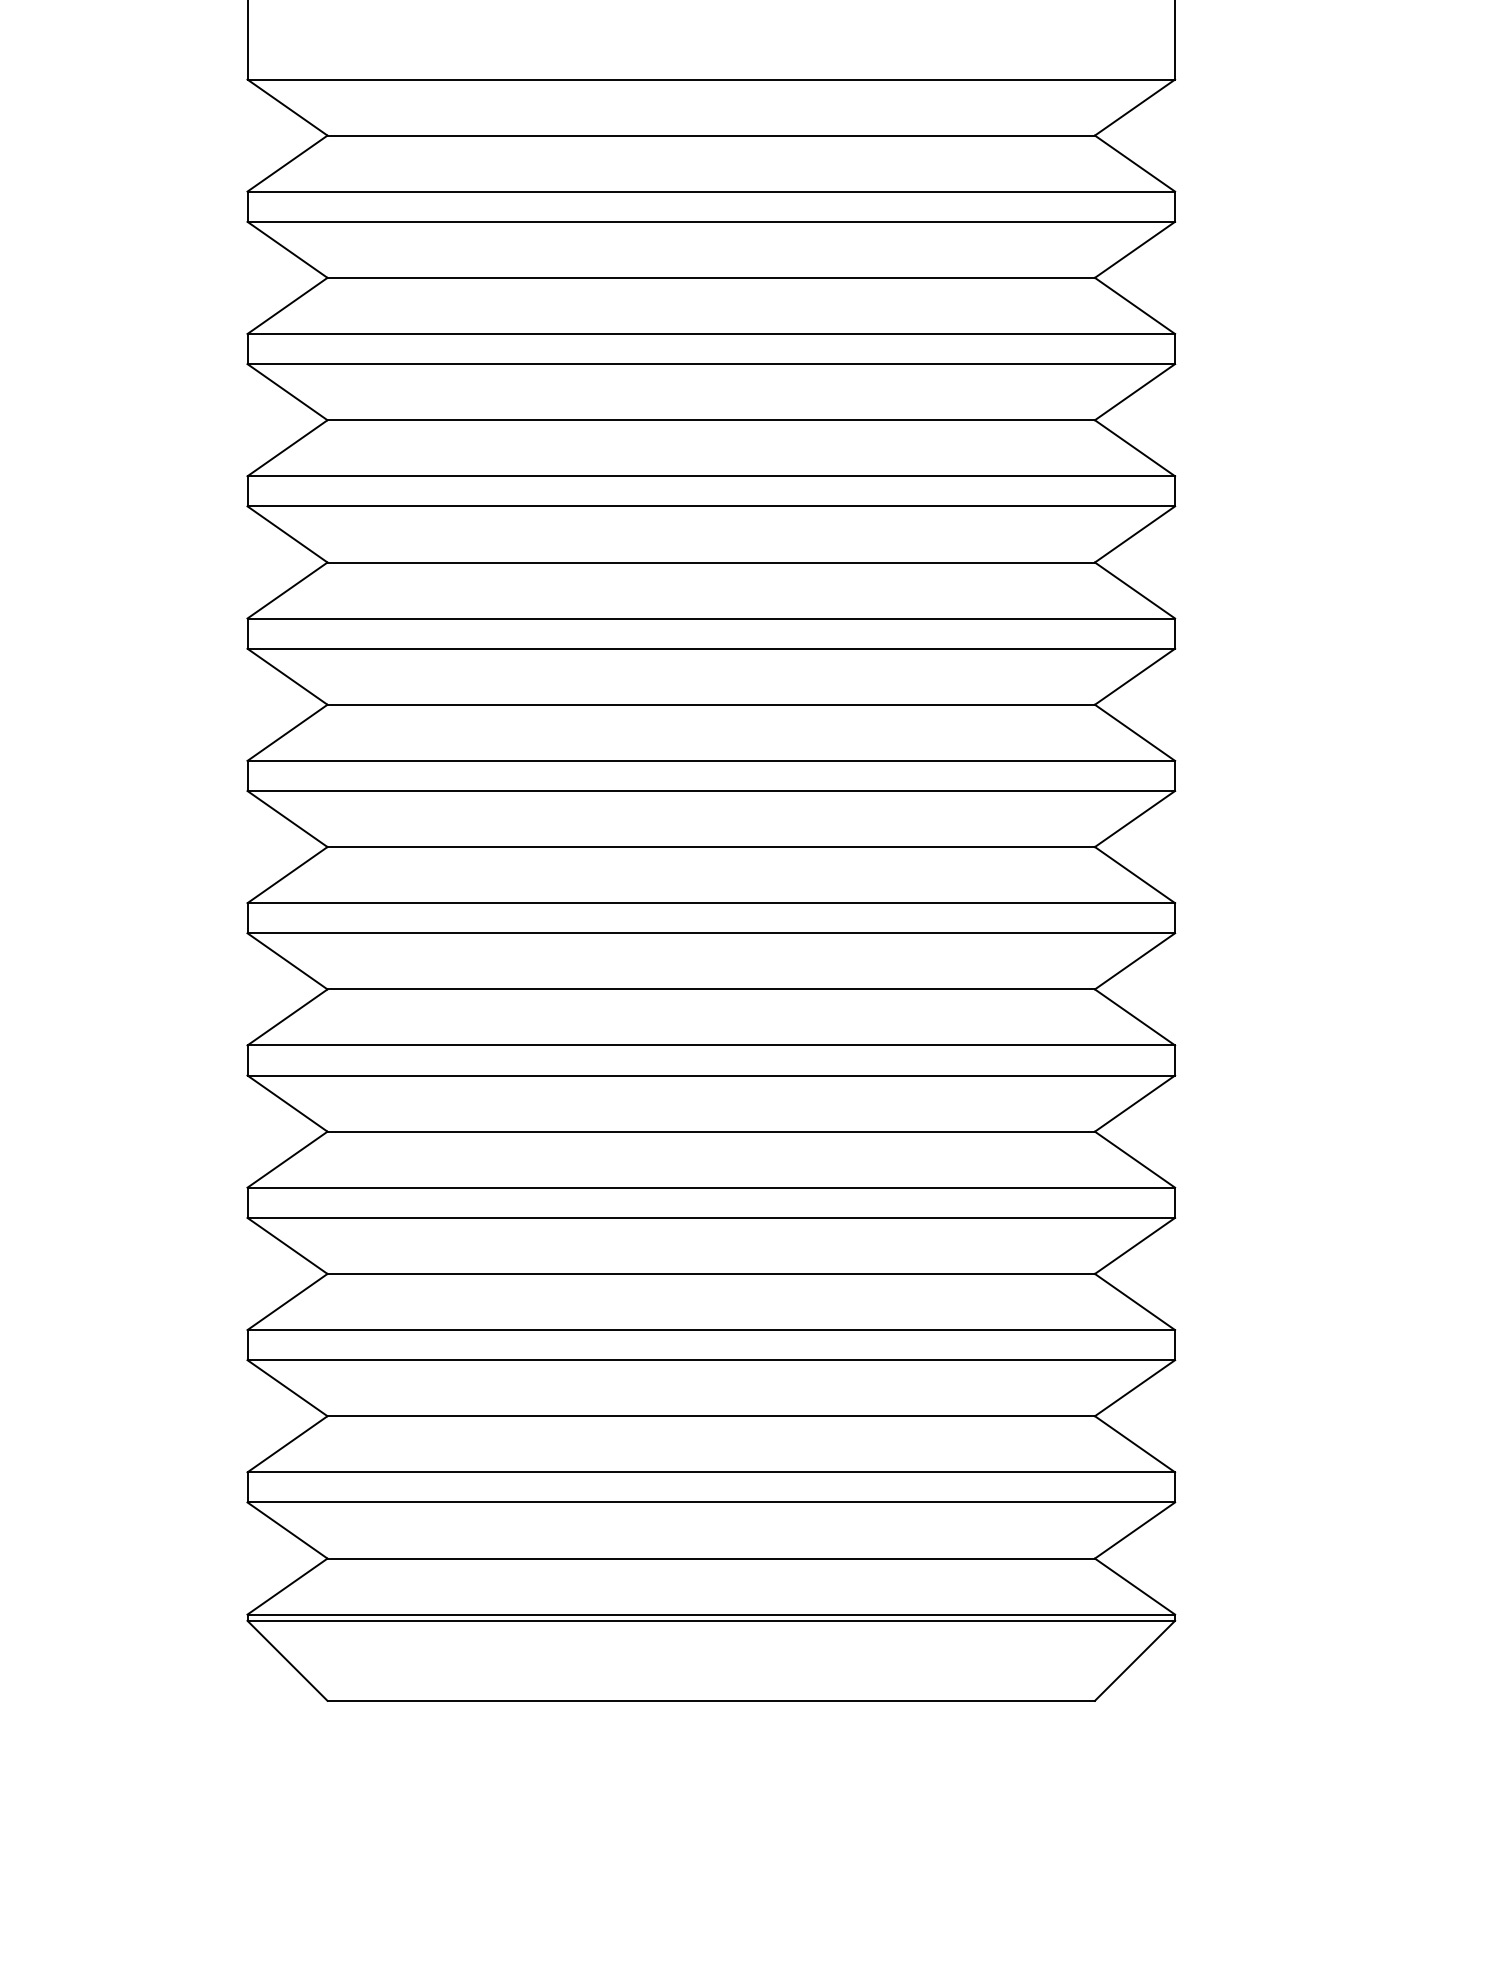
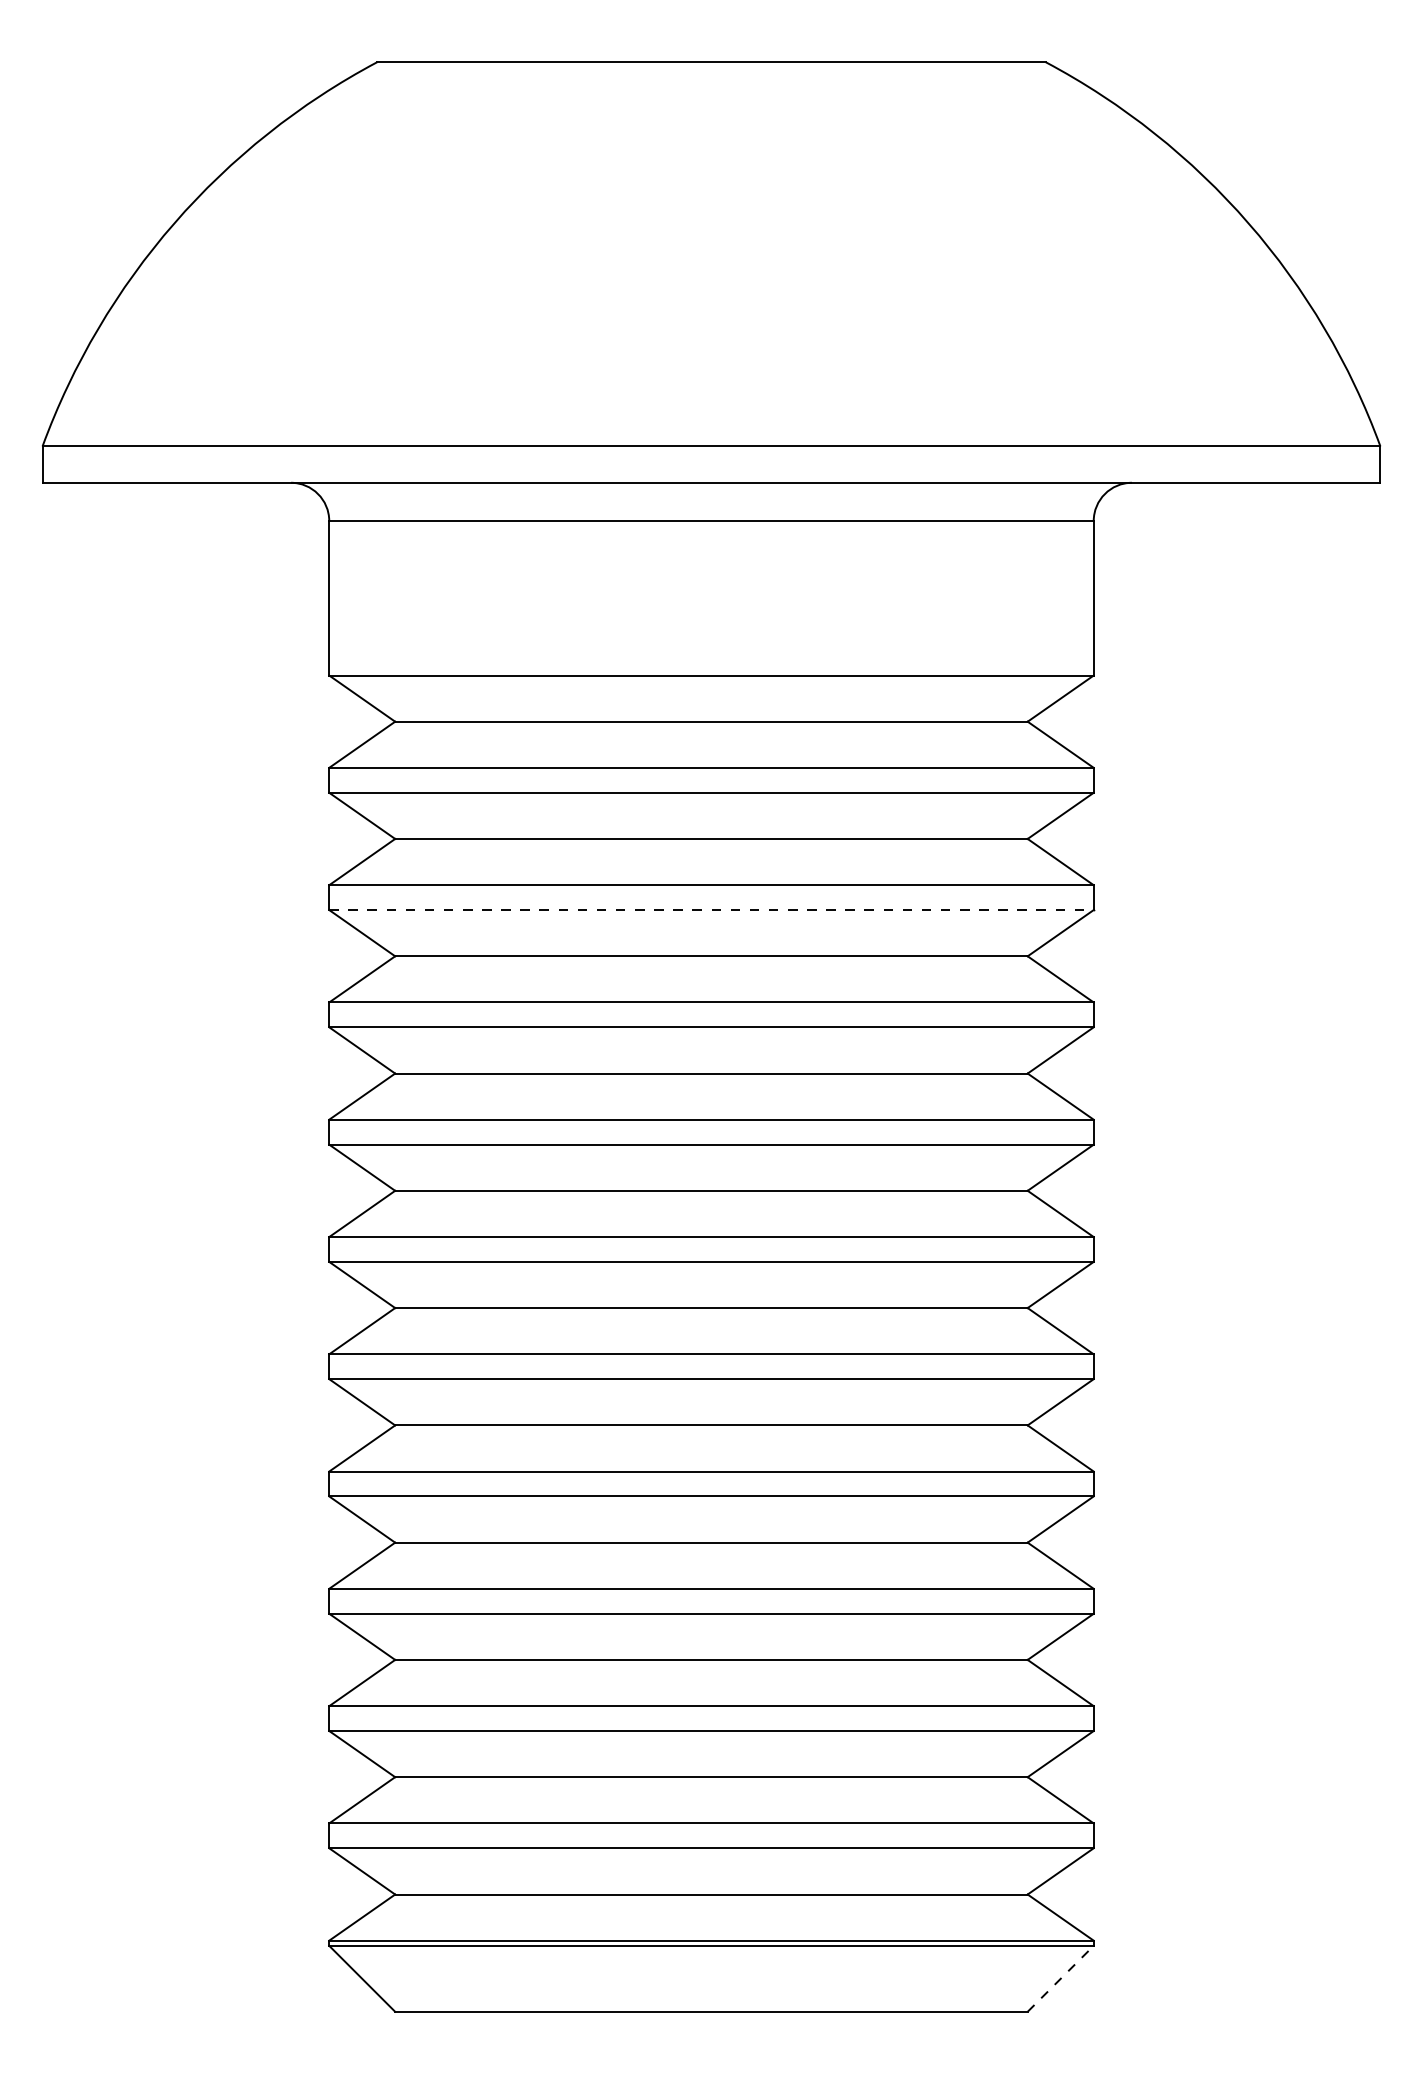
line: (711, 364) -> (711, 910), solid -> dashed
line: (1134, 1660) -> (1060, 1978), solid -> dashed

